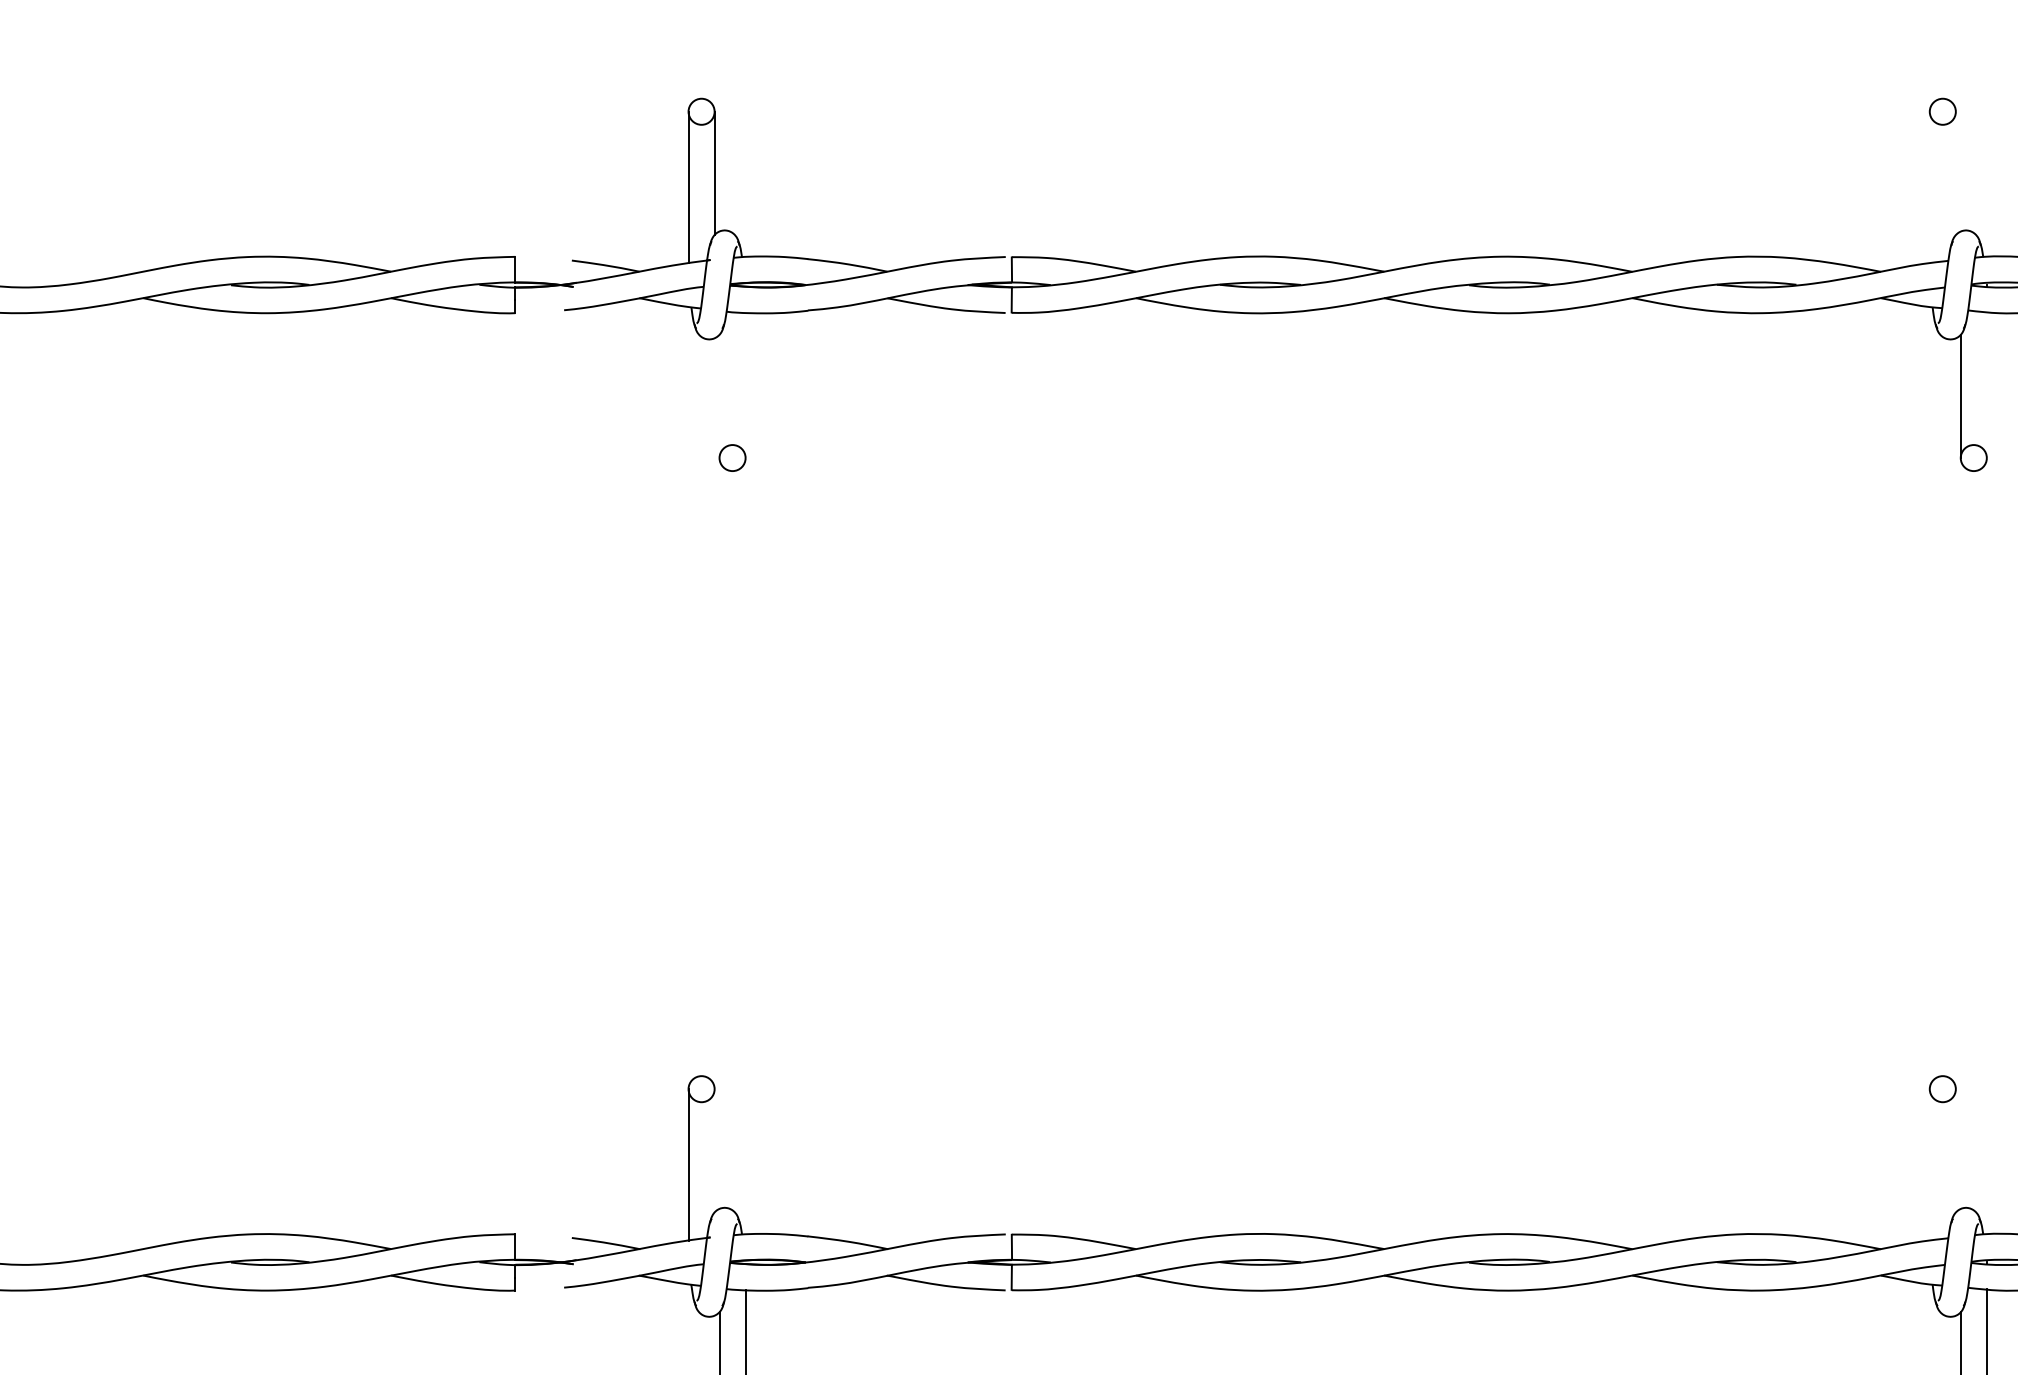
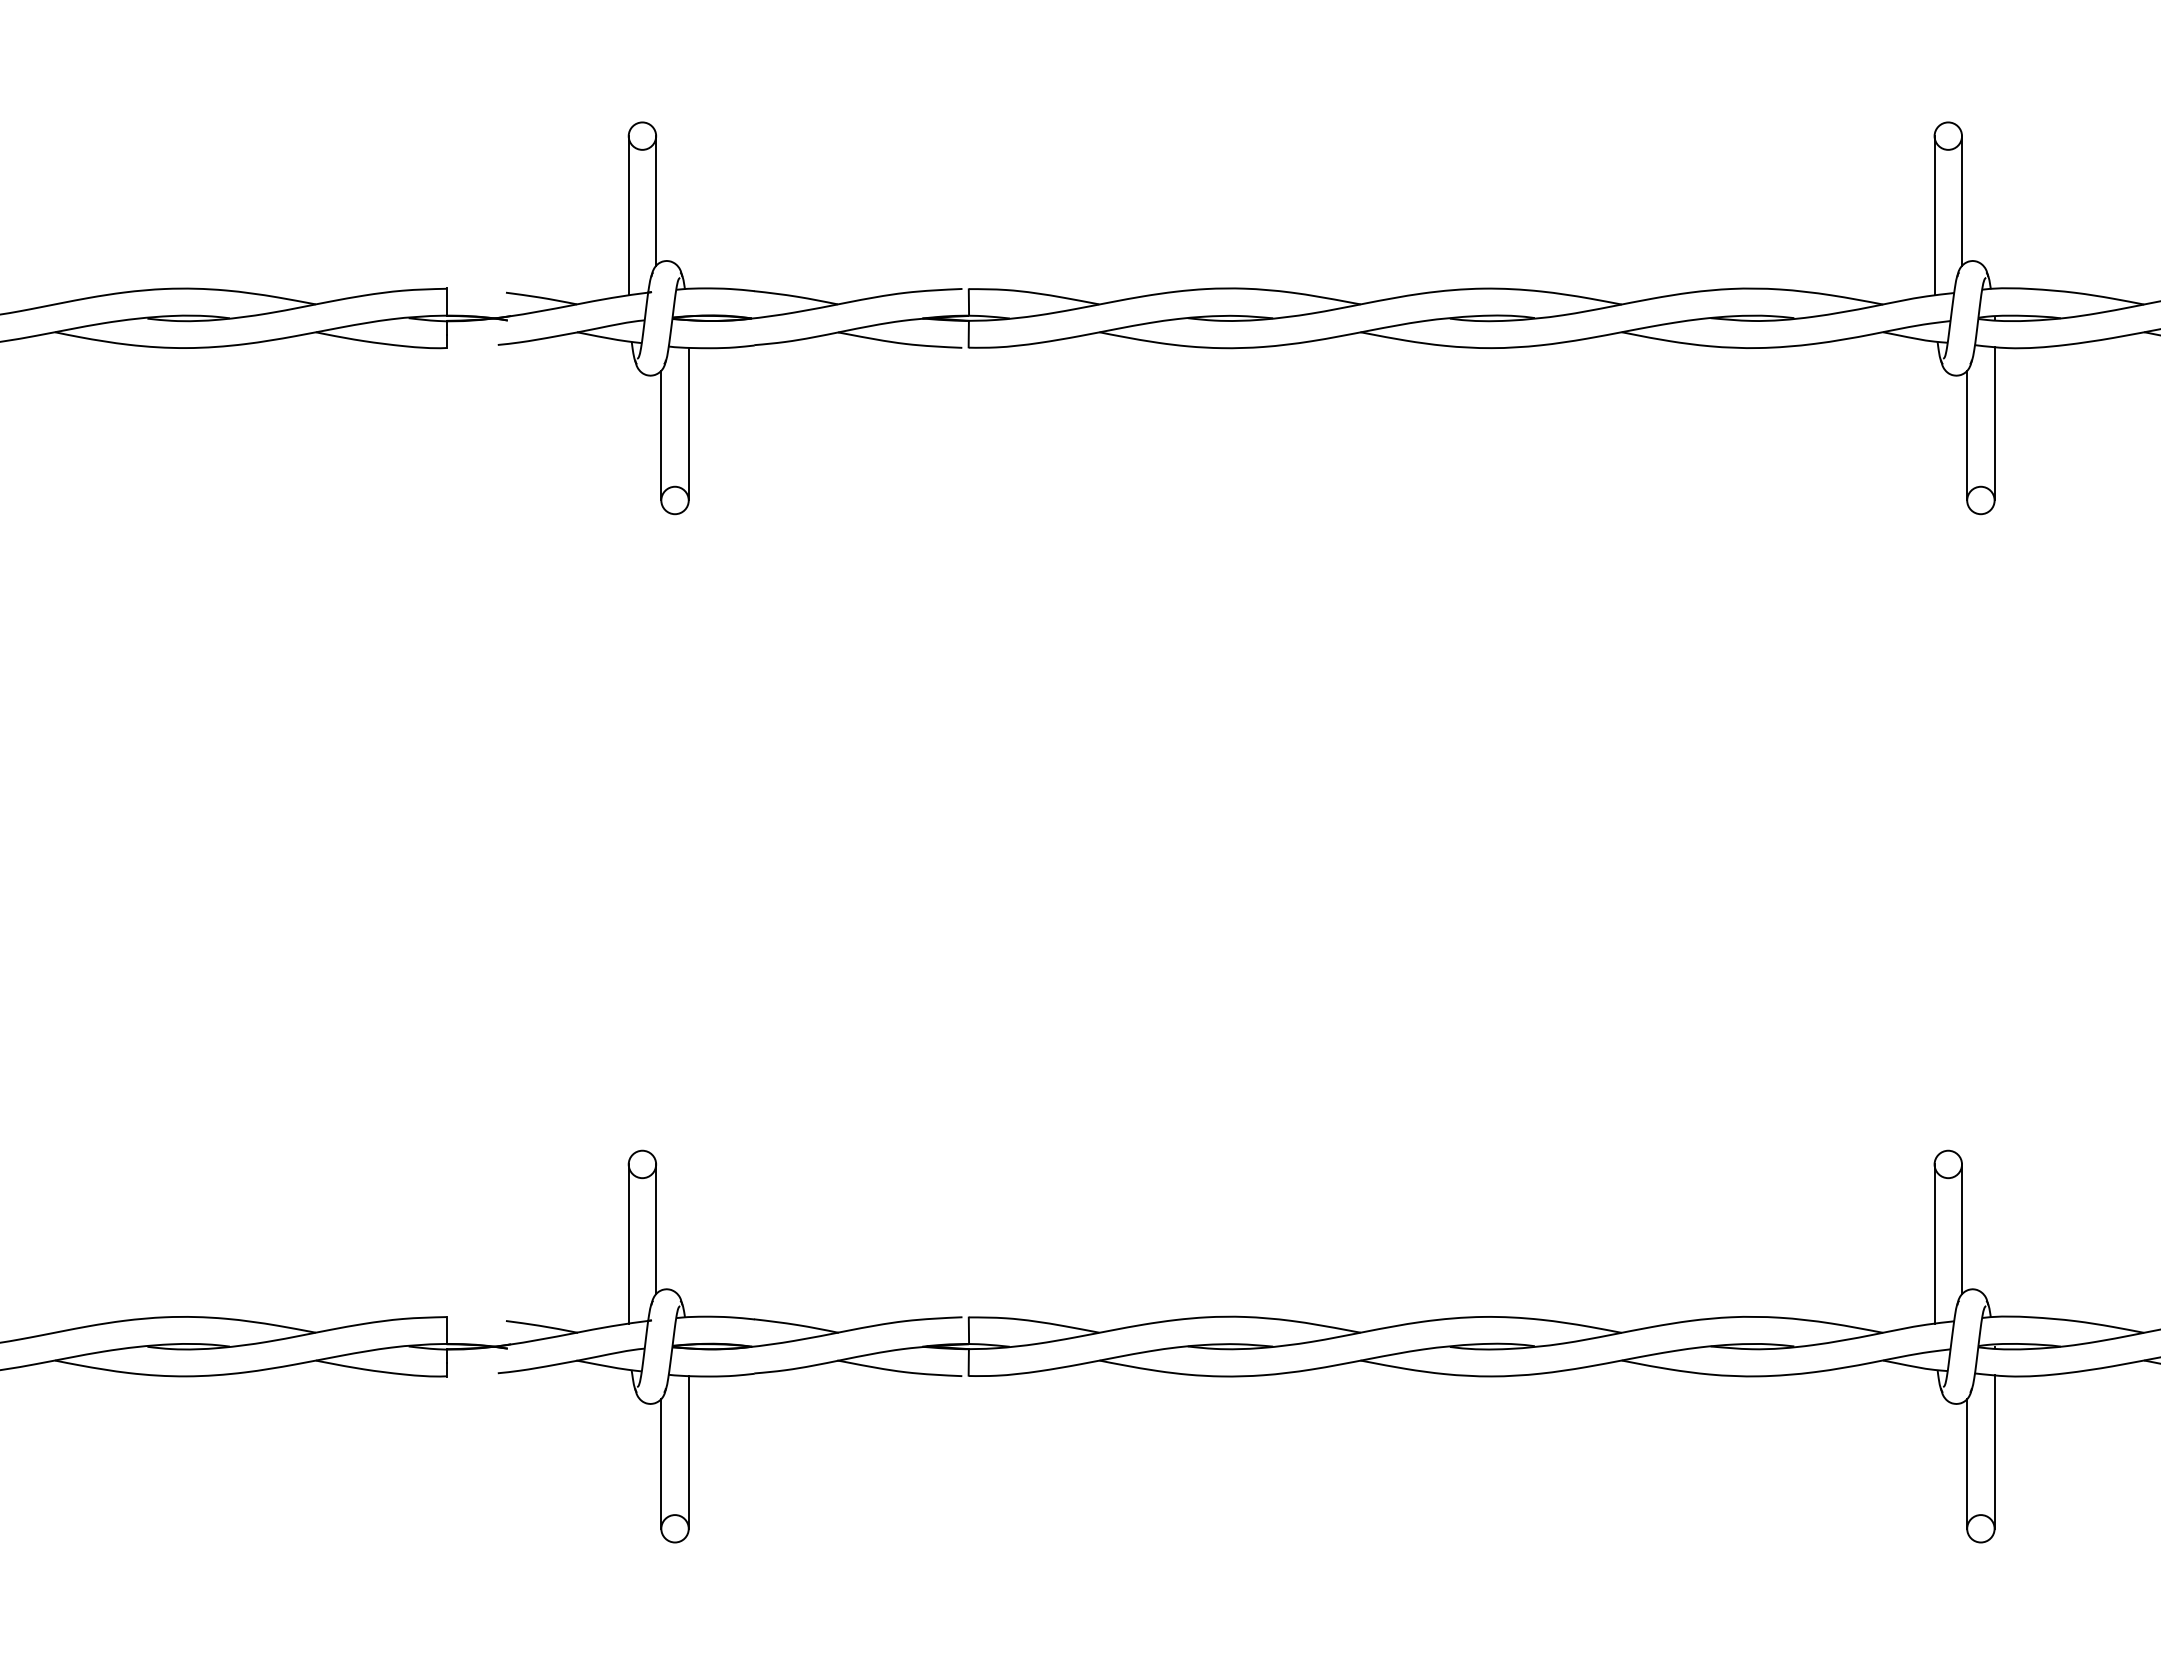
line: (1956, 173) -> (1962, 201), added
line: (1929, 187) -> (1934, 215), added
line: (745, 384) -> (688, 423), added
line: (1986, 384) -> (1994, 423), added
line: (719, 396) -> (661, 435), added
line: (714, 1151) -> (656, 1229), added
line: (1956, 1151) -> (1962, 1229), added
line: (1929, 1164) -> (1934, 1243), added

